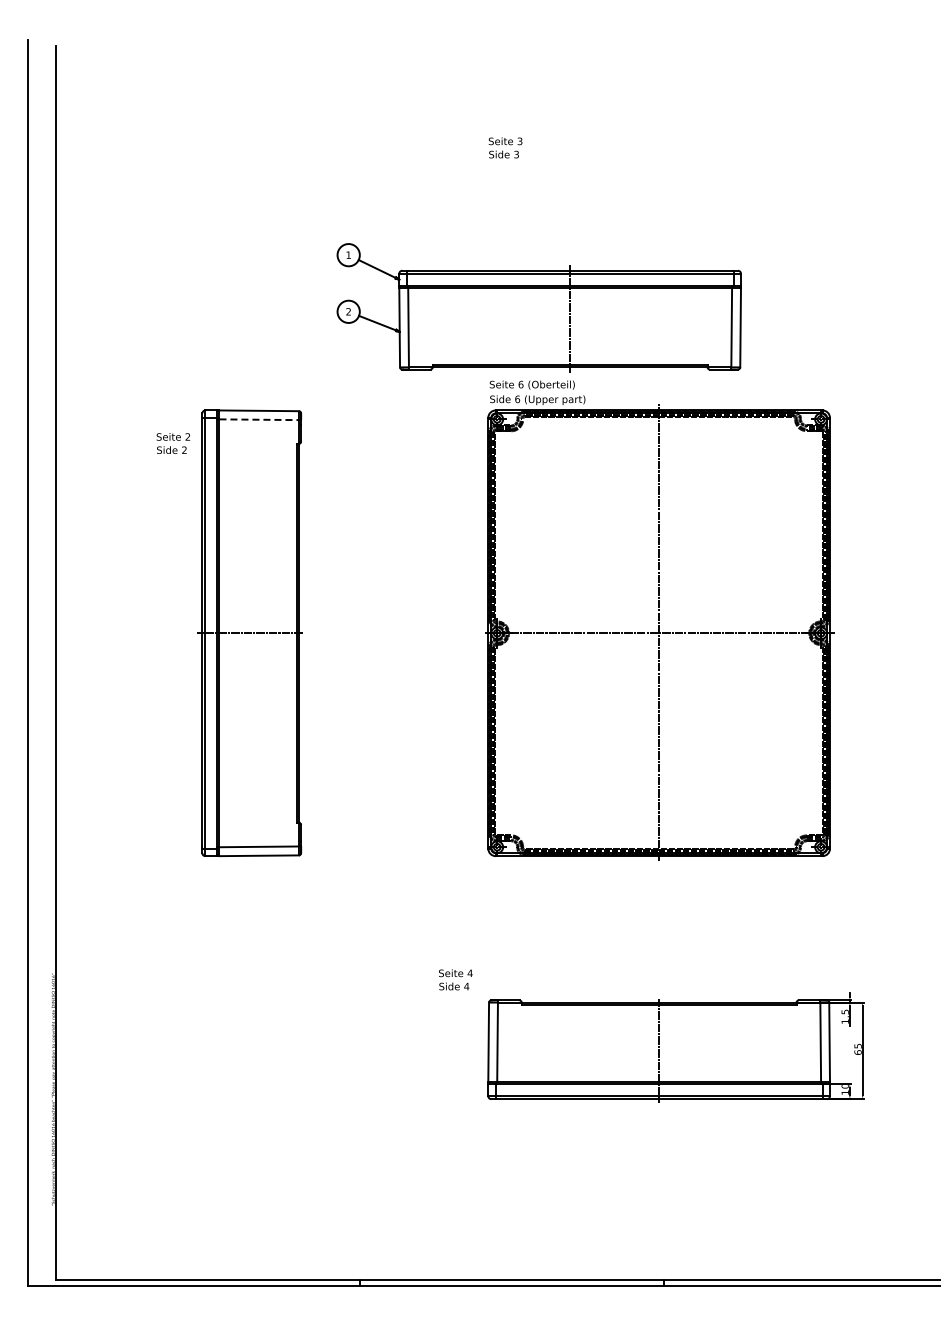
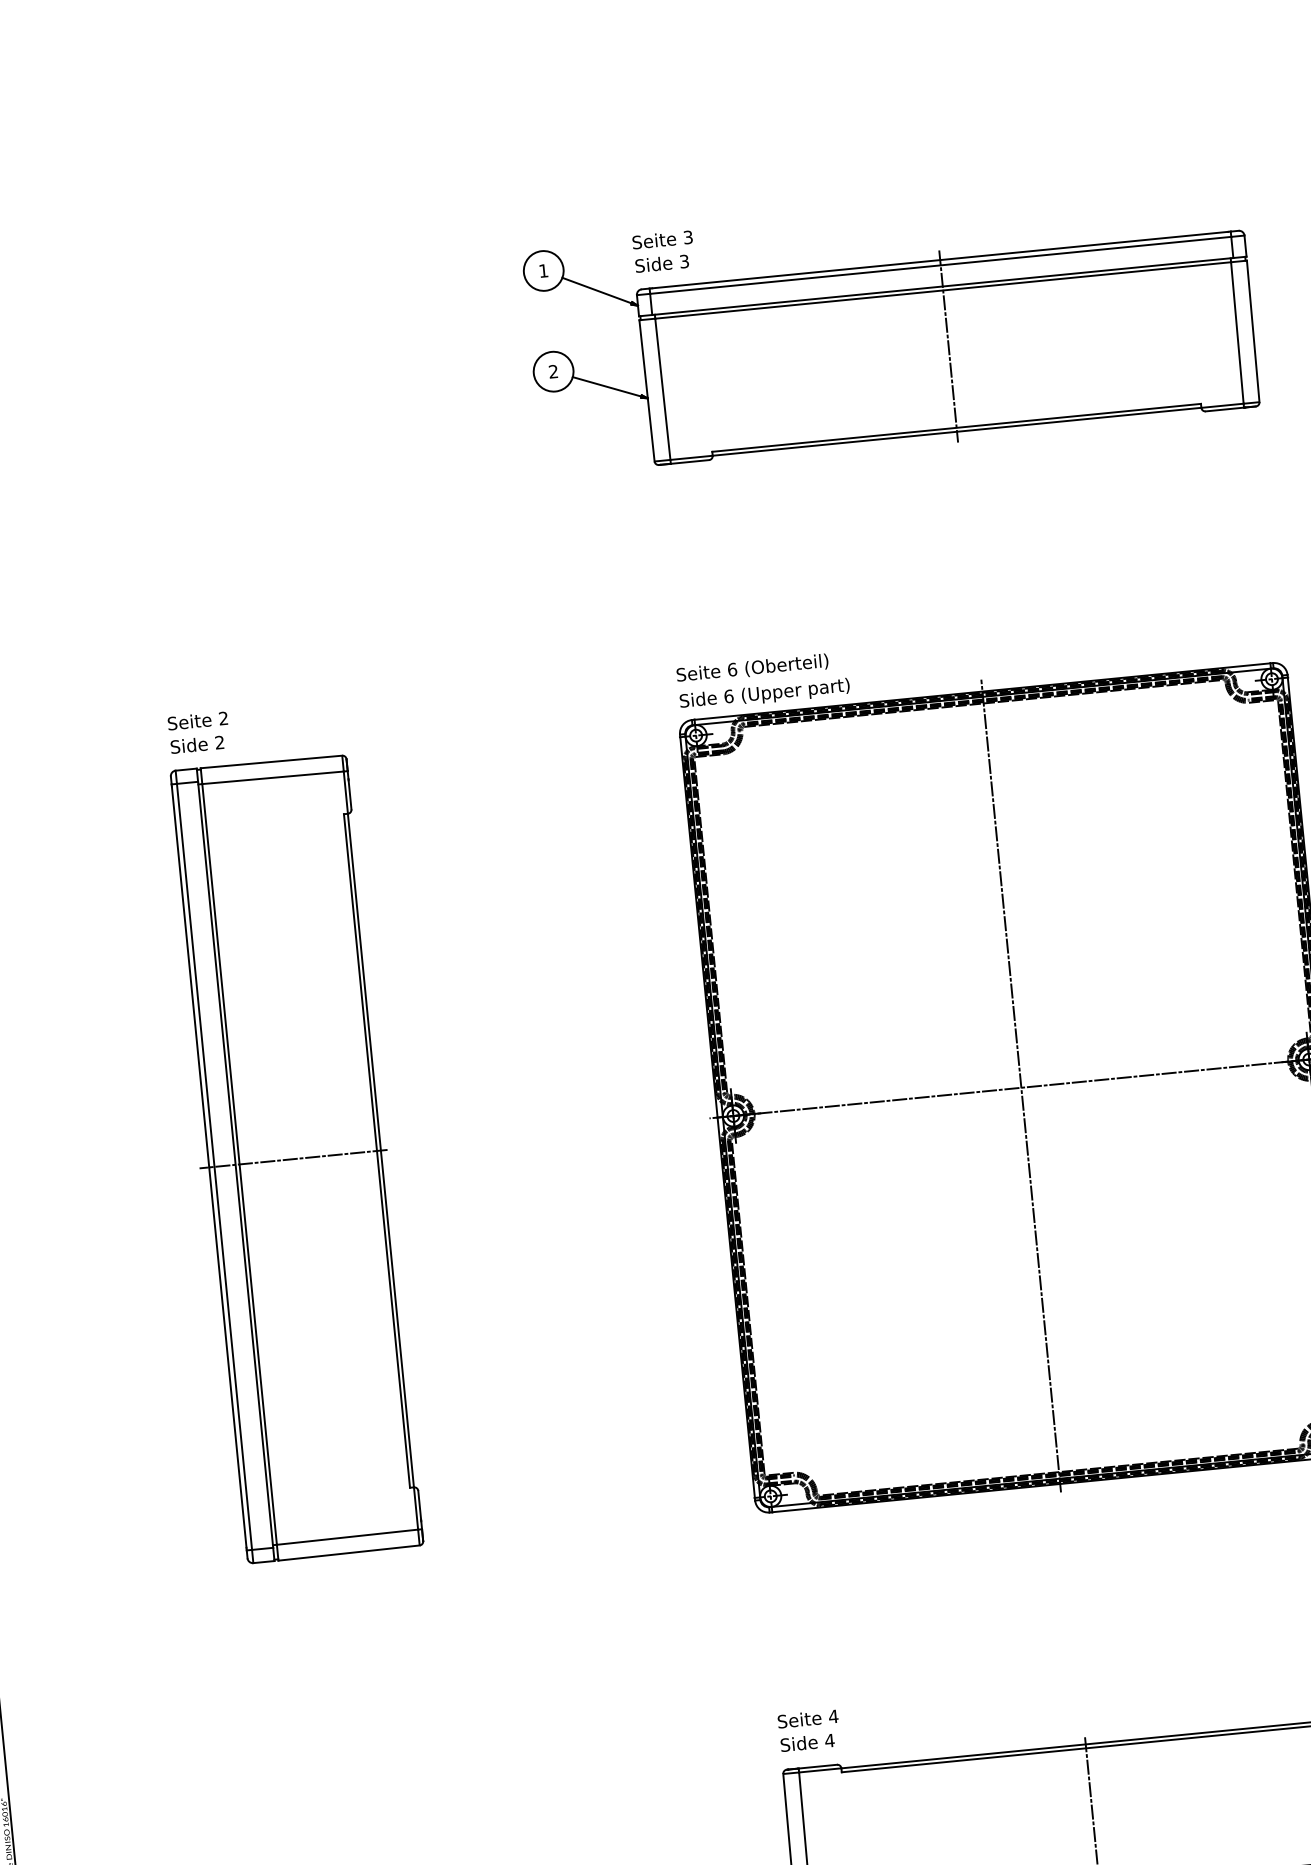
part: (538, 307) -> (890, 330), moved
line: (259, 419) -> (273, 777), dashed -> solid
text: (173, 443) -> (199, 732), moved
text: (455, 979) -> (808, 1730), moved

